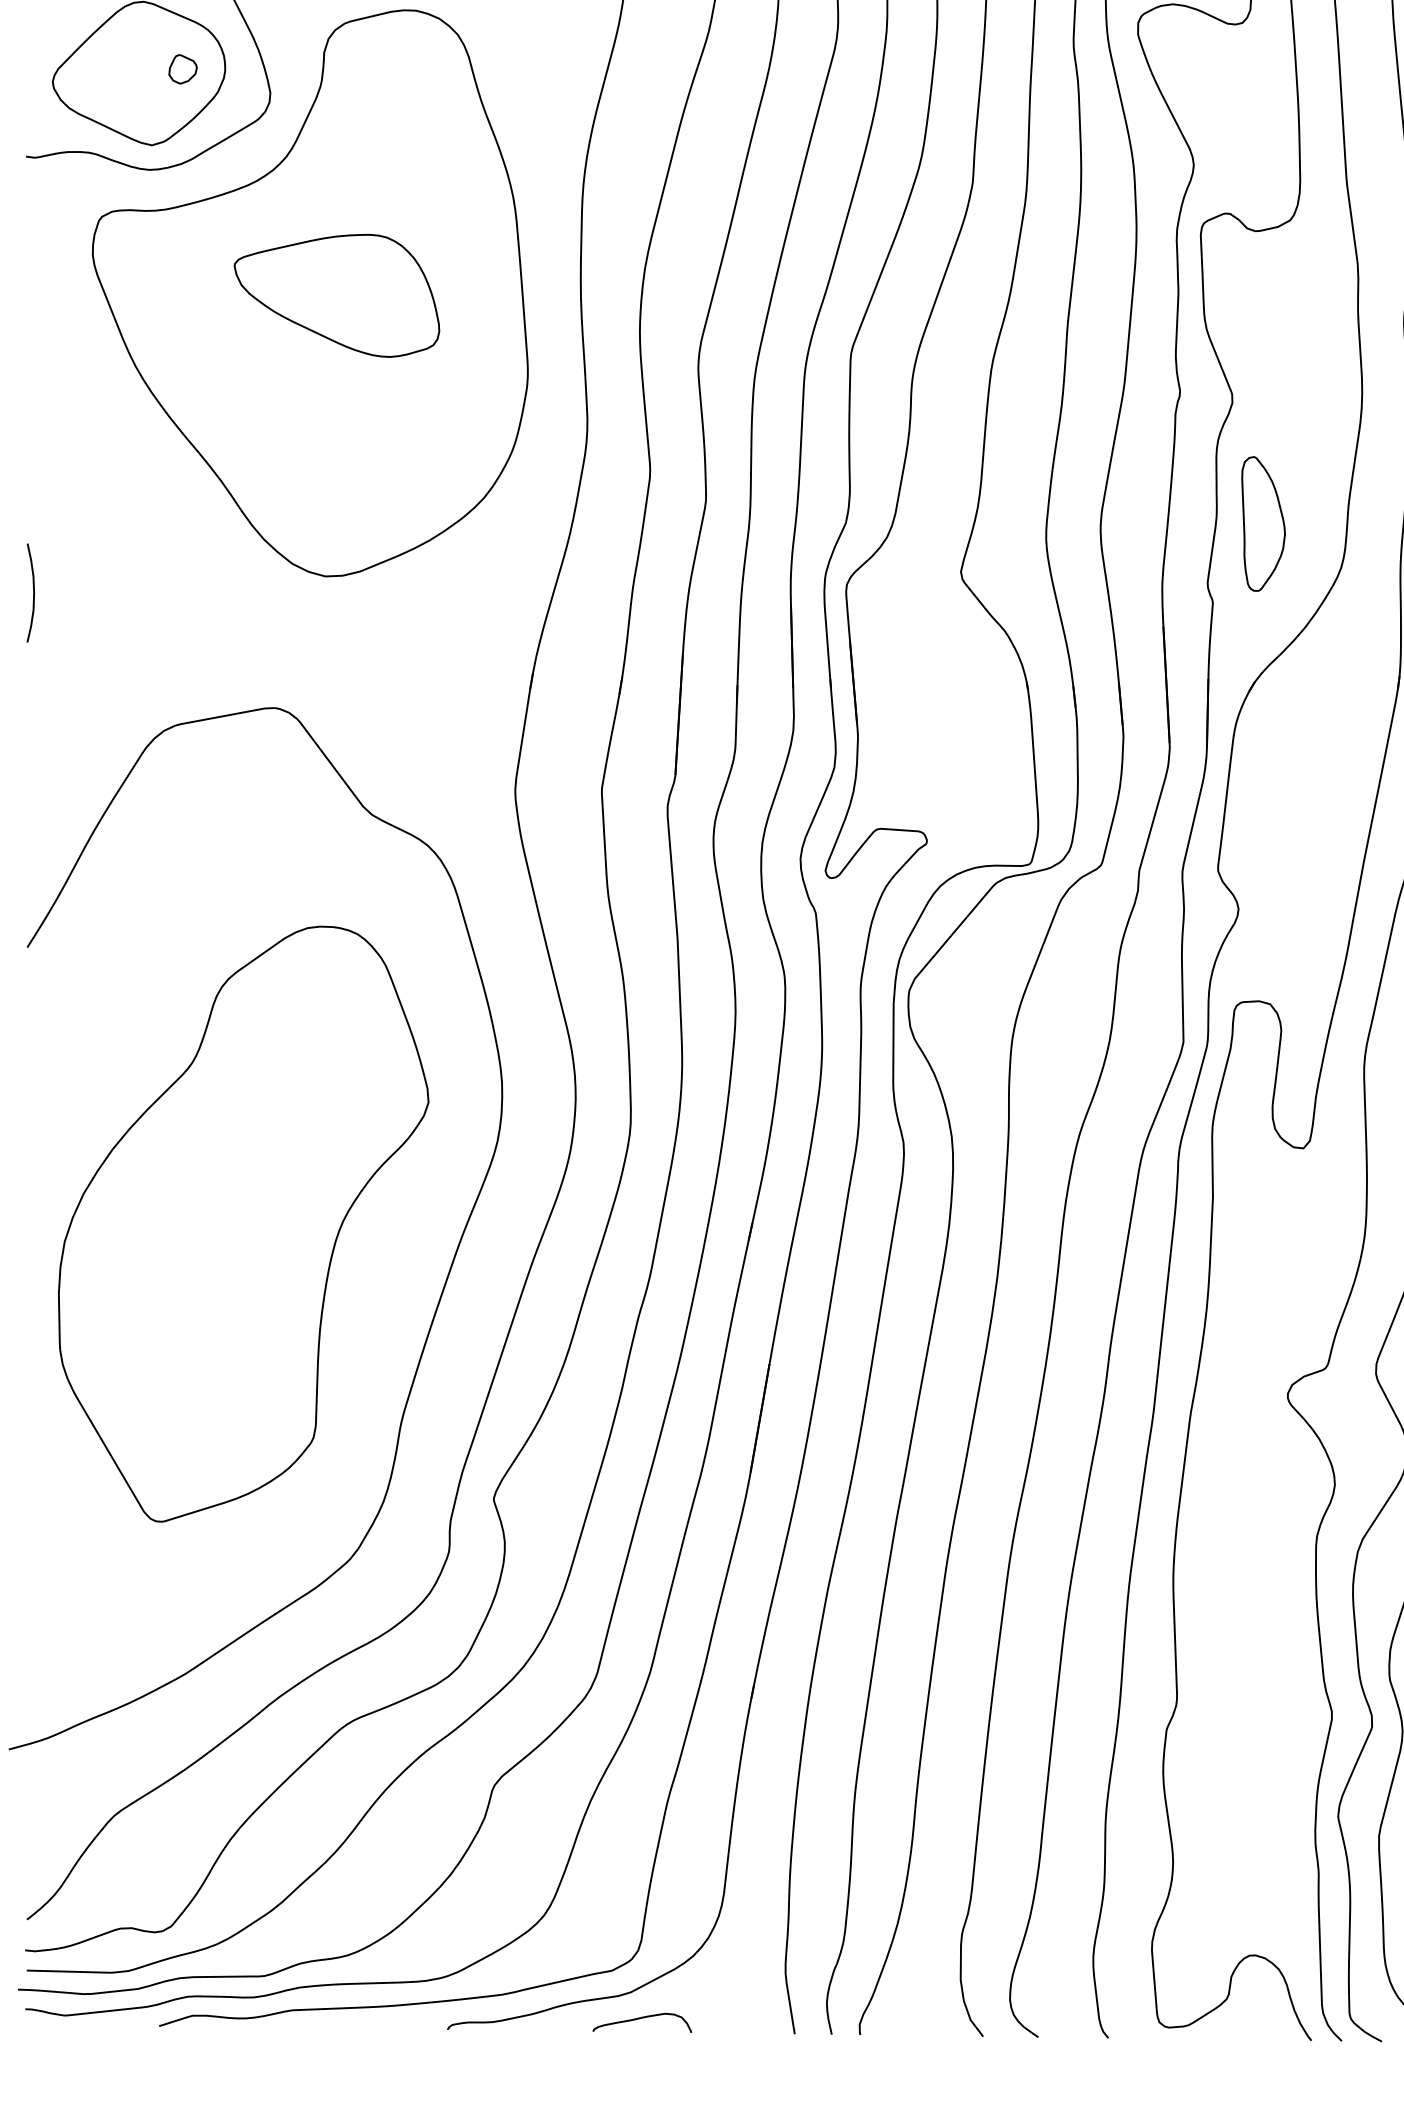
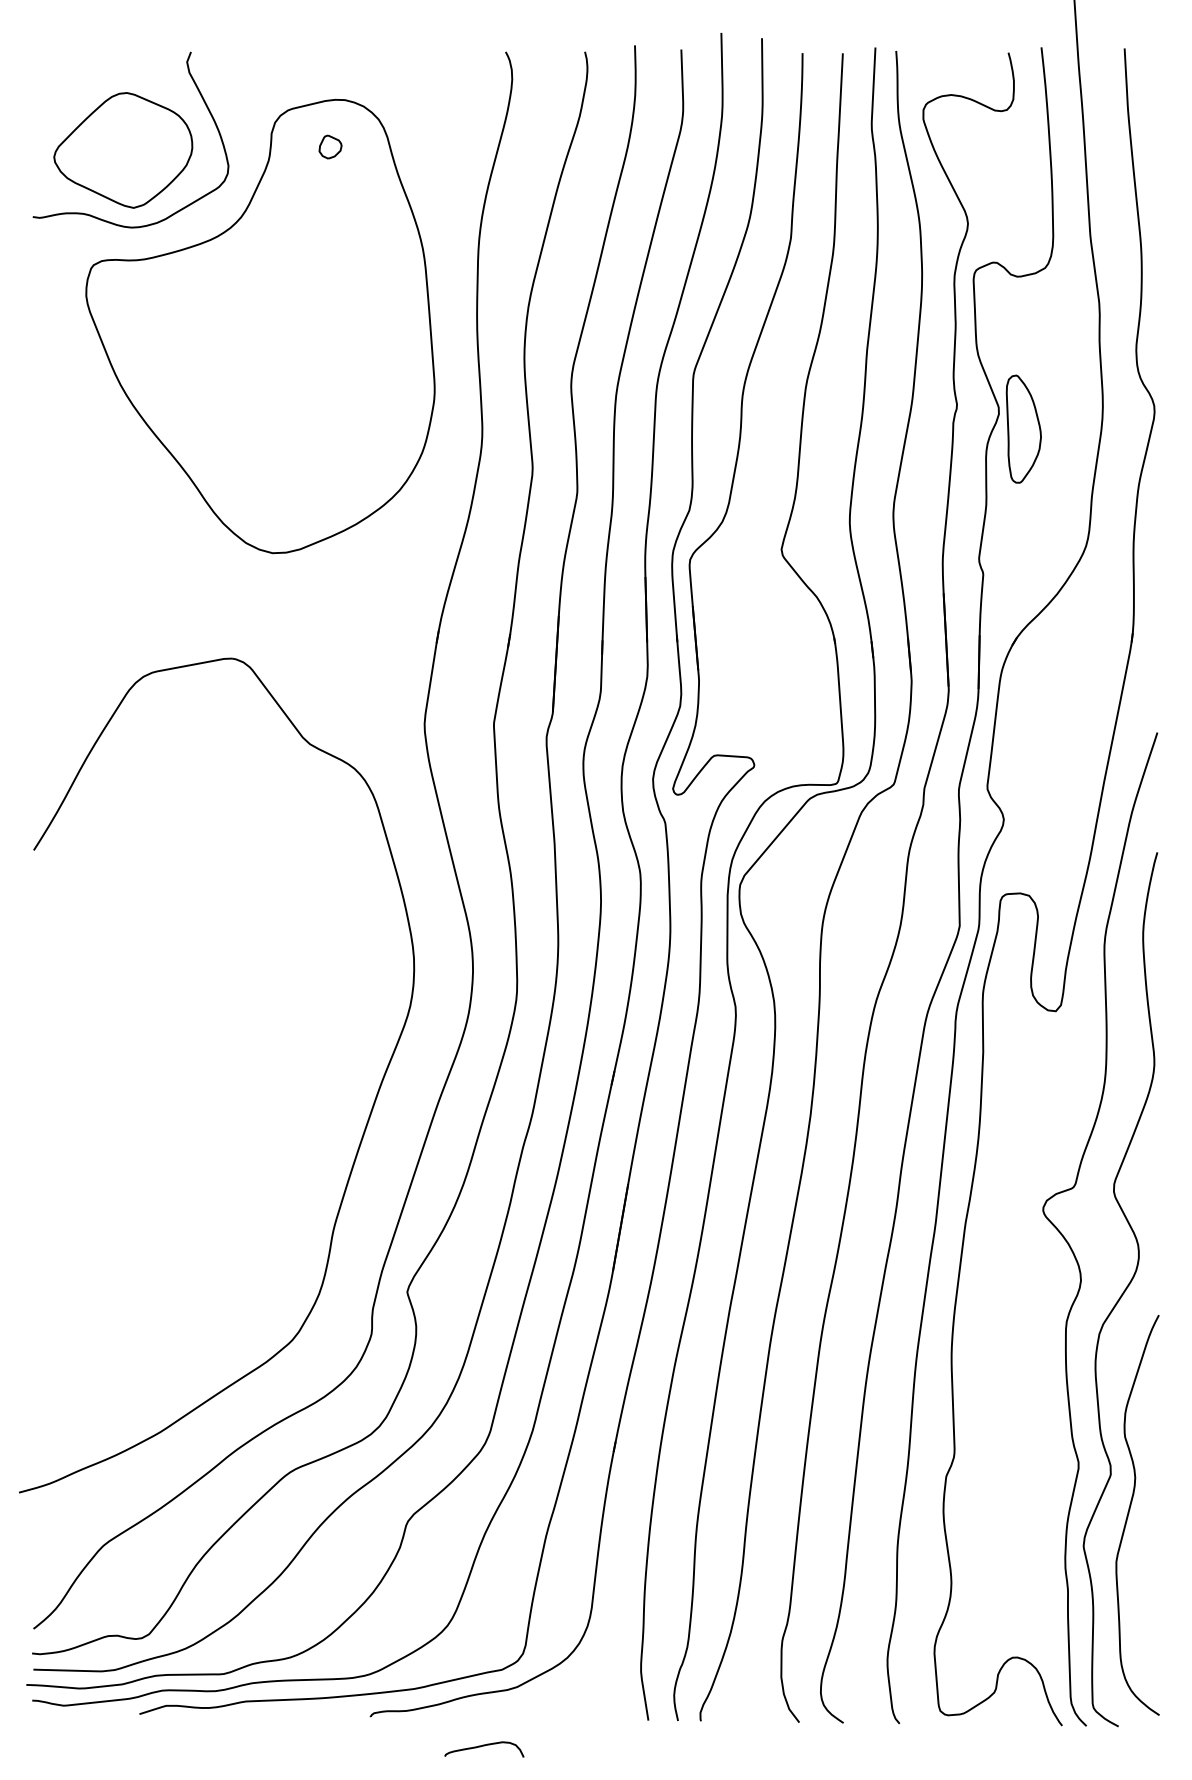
part: (182, 68) -> (330, 146), moved
part: (336, 295) -> (281, 328), removed
part: (1263, 523) -> (1023, 428), moved
curve: (33, 593) -> (38, 566), removed
part: (244, 1223) -> (207, 1071), removed
curve: (642, 2019) -> (484, 1746), moved

